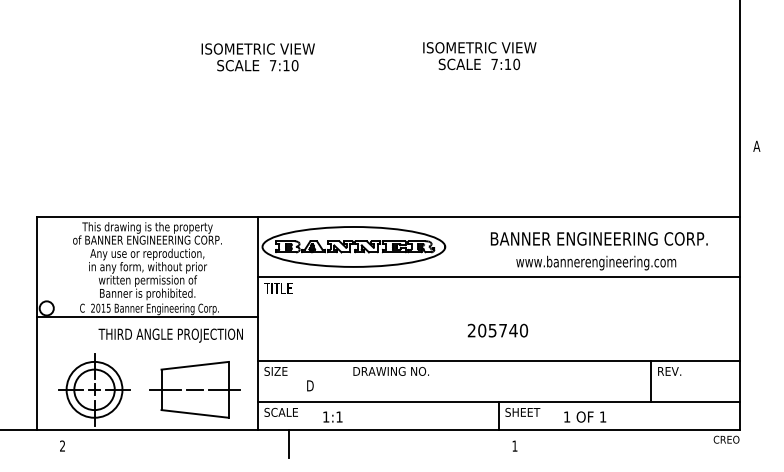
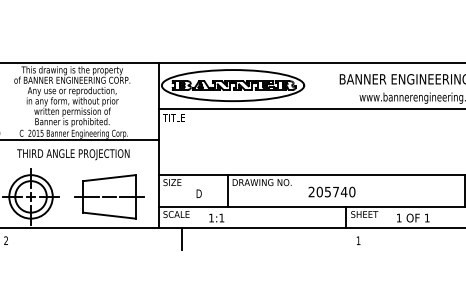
text: (497, 330) -> (331, 191), moved
text: (170, 335) -> (73, 154), moved
line: (346, 381) -> (227, 190), added

